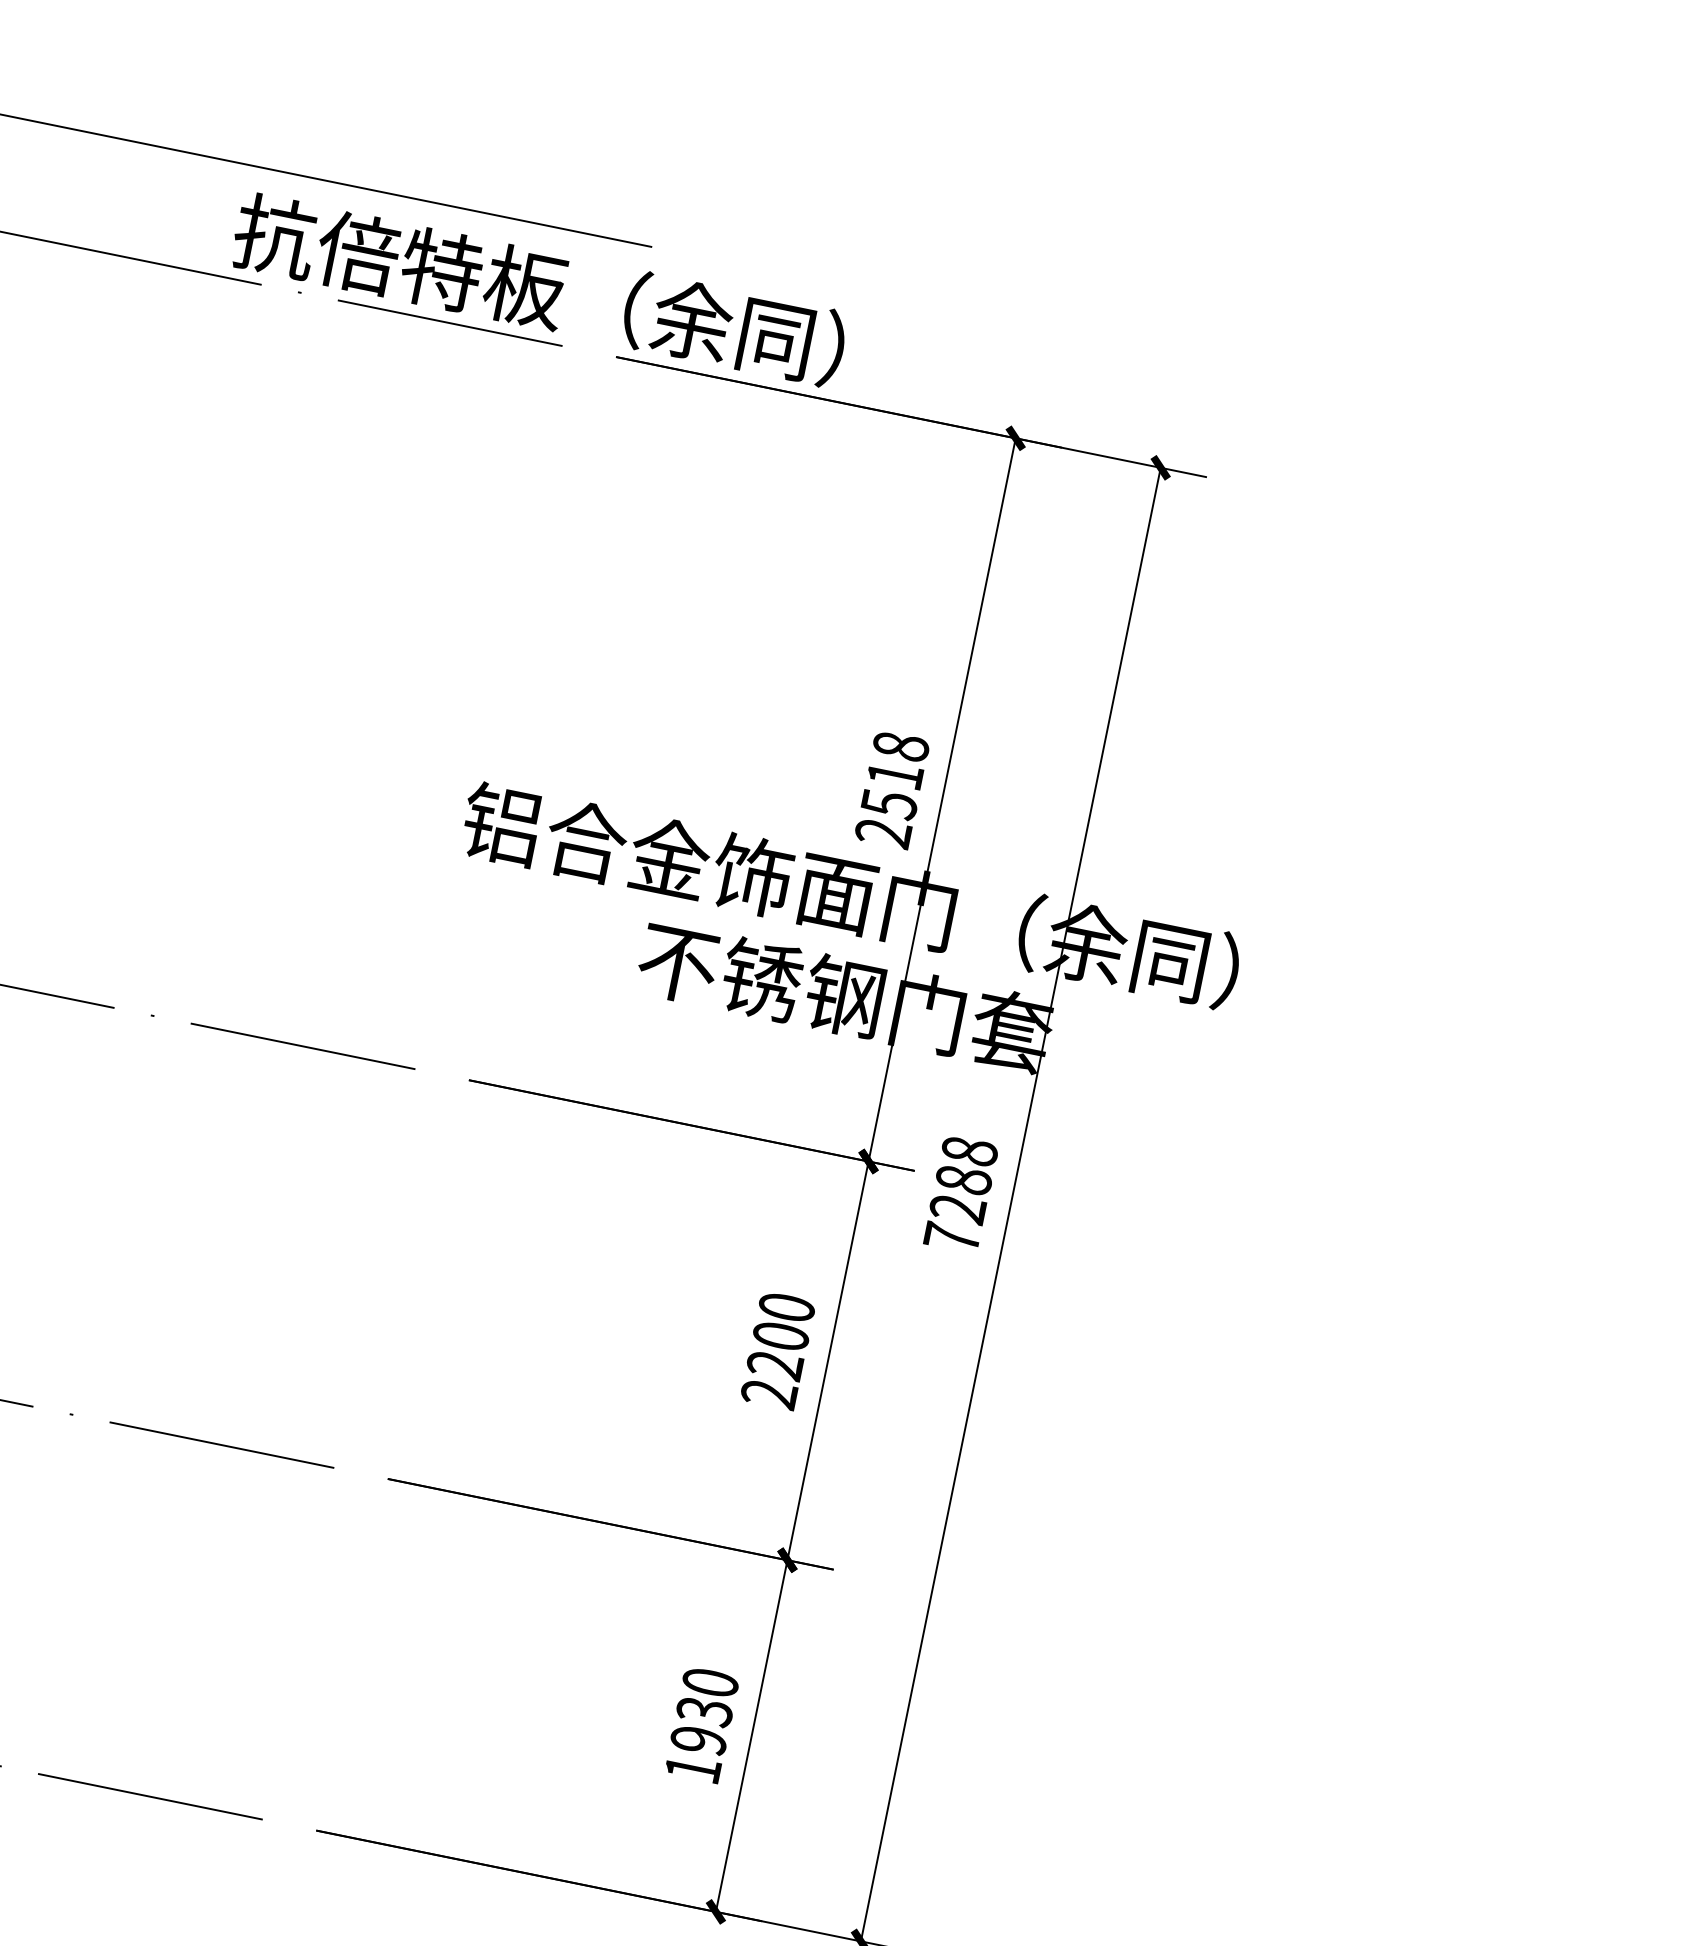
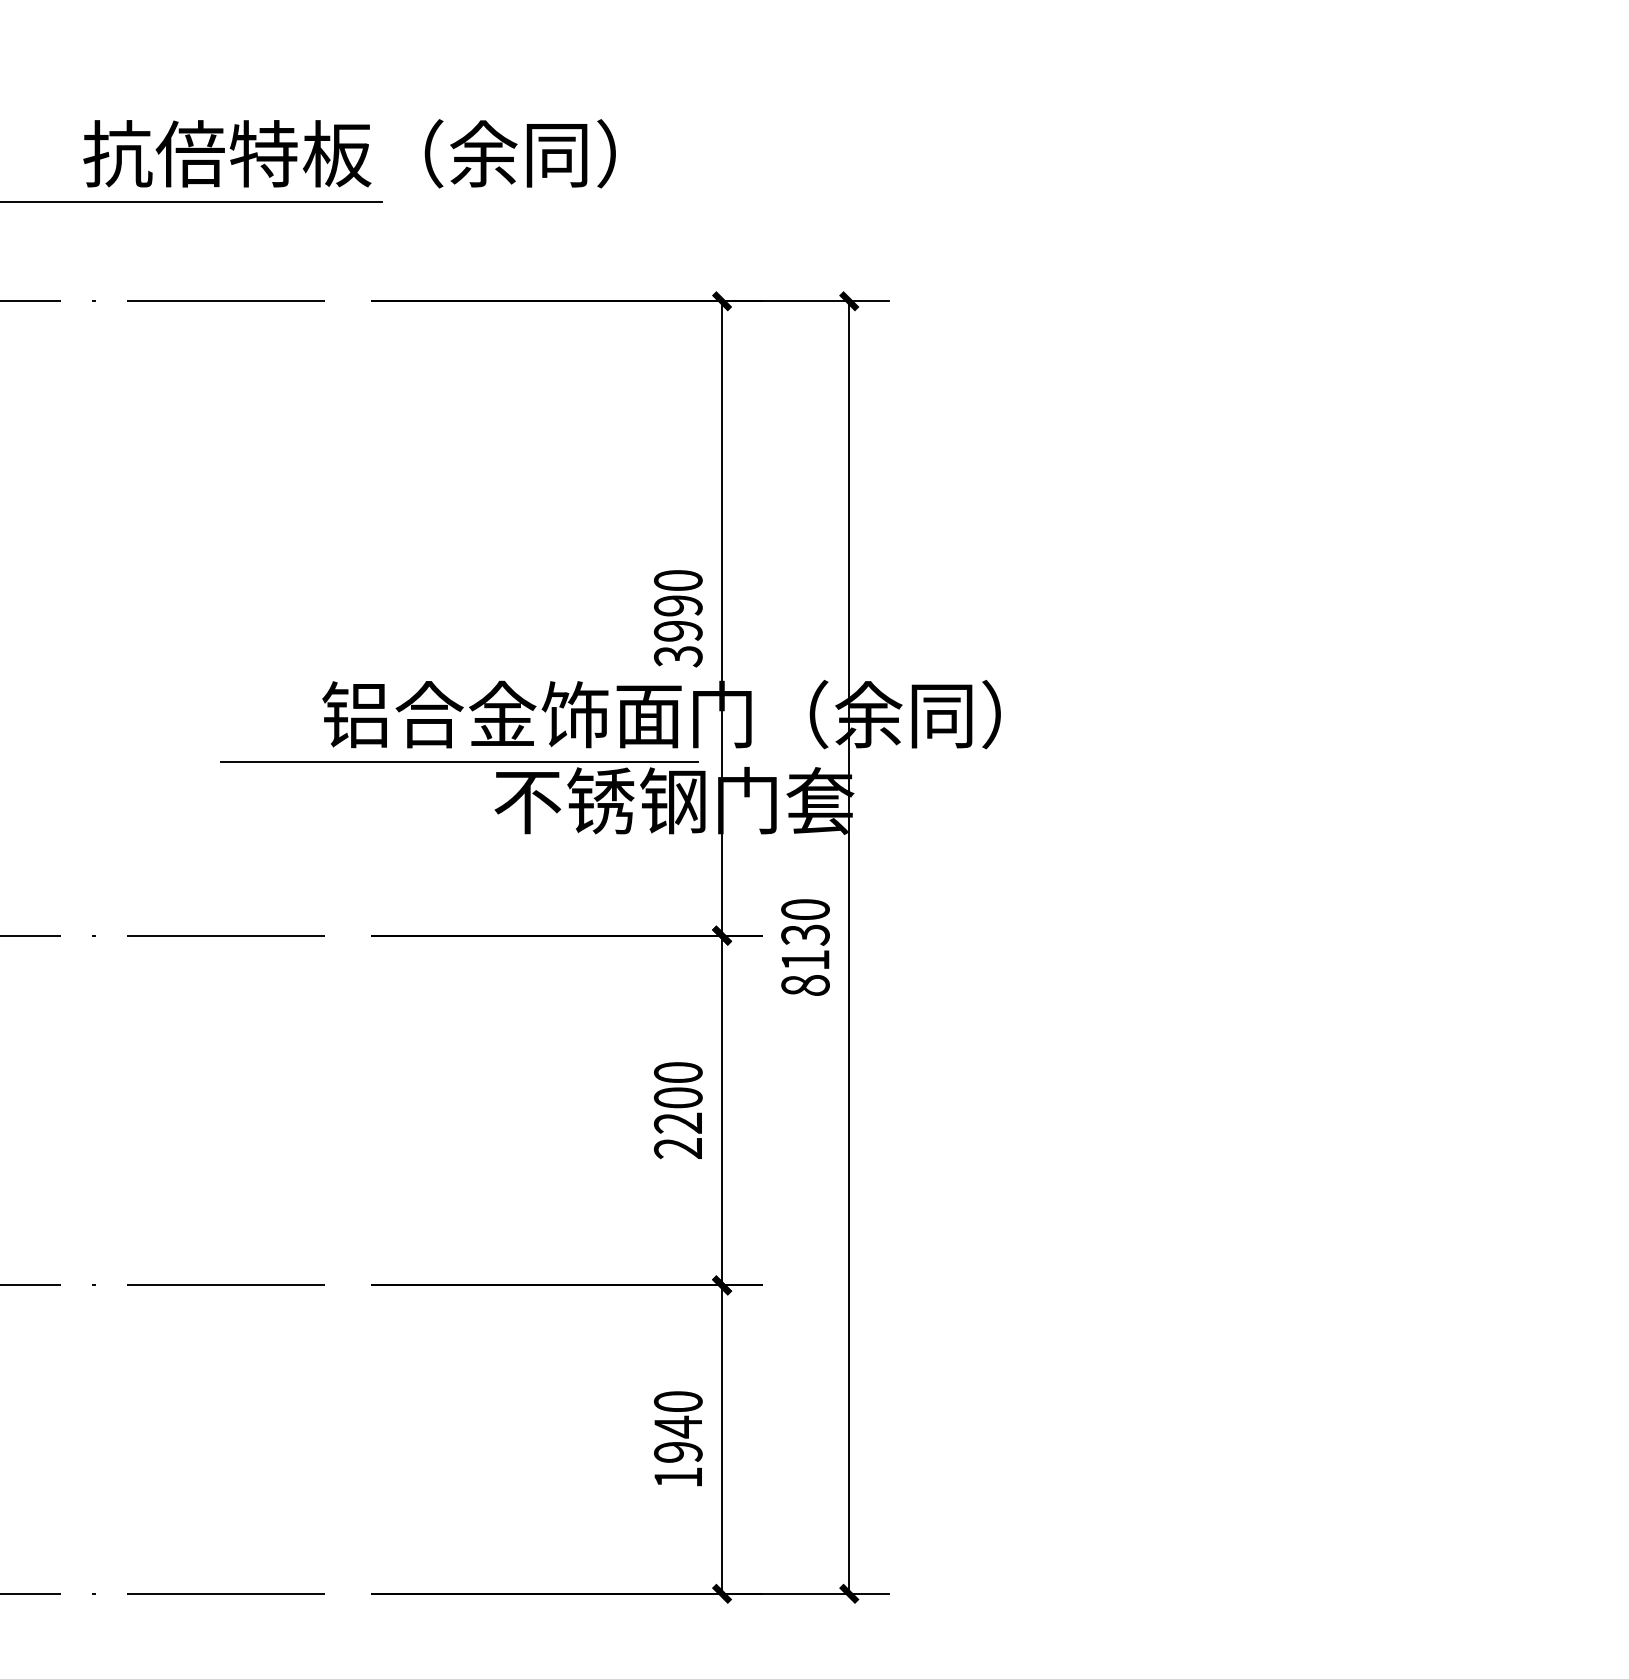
text: (539, 289) -> (349, 153), moved
text: (891, 789) -> (677, 618), 2518 -> 3990
line: (609, 903) -> (459, 762), added
text: (960, 1194) -> (805, 947), 7288 -> 8130
text: (703, 1710) -> (677, 1426), 1930 -> 1940

